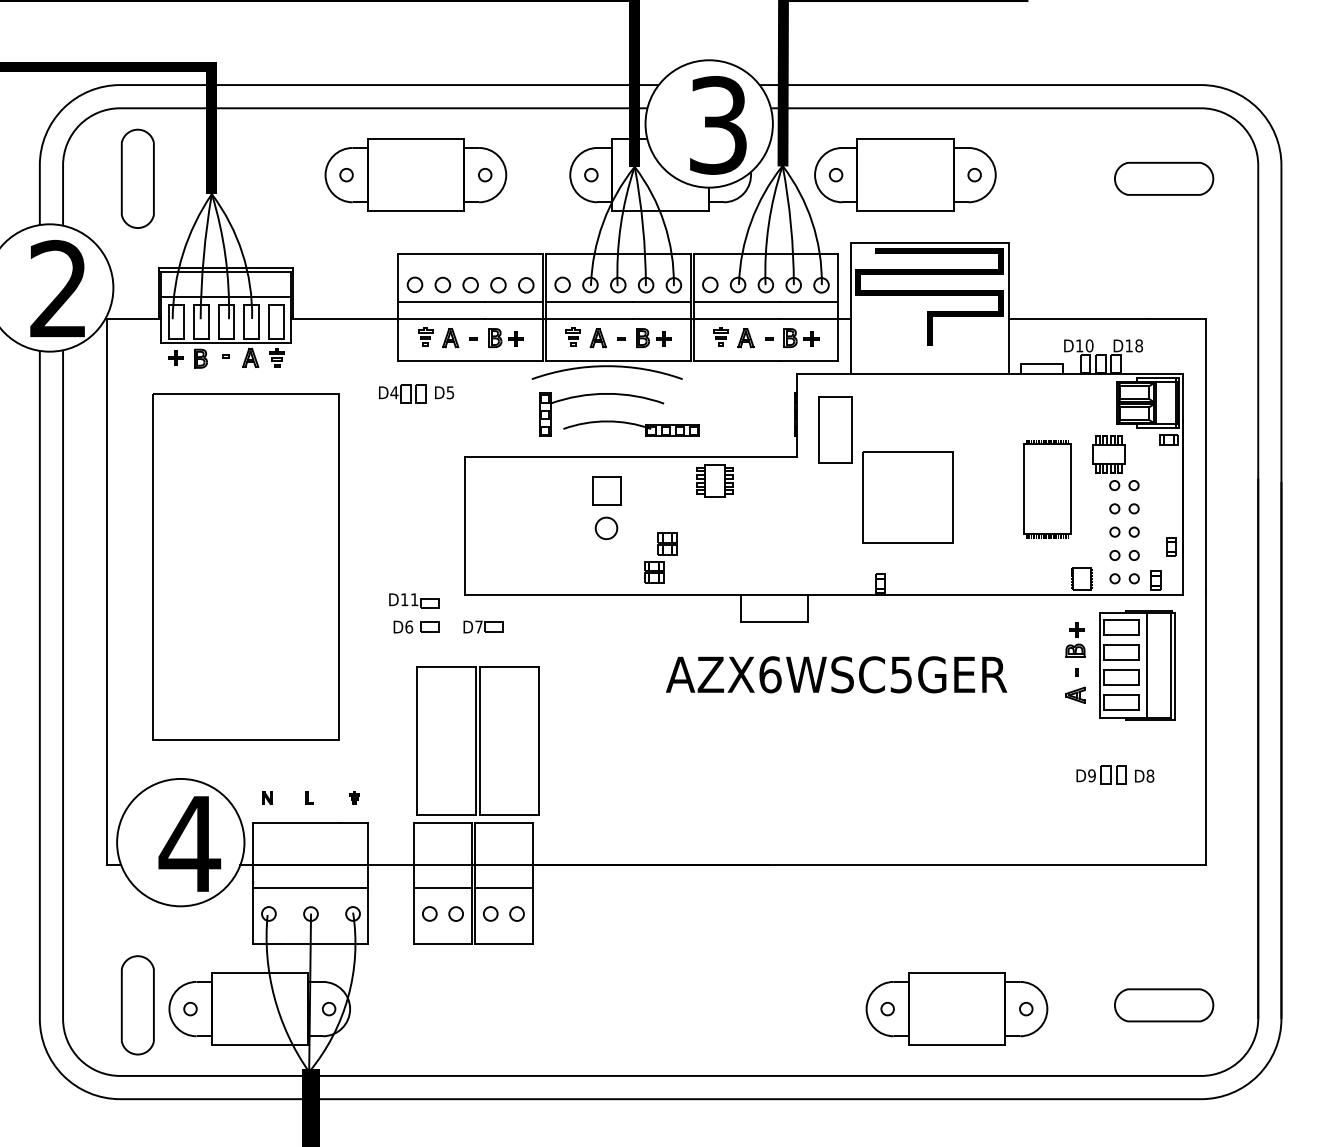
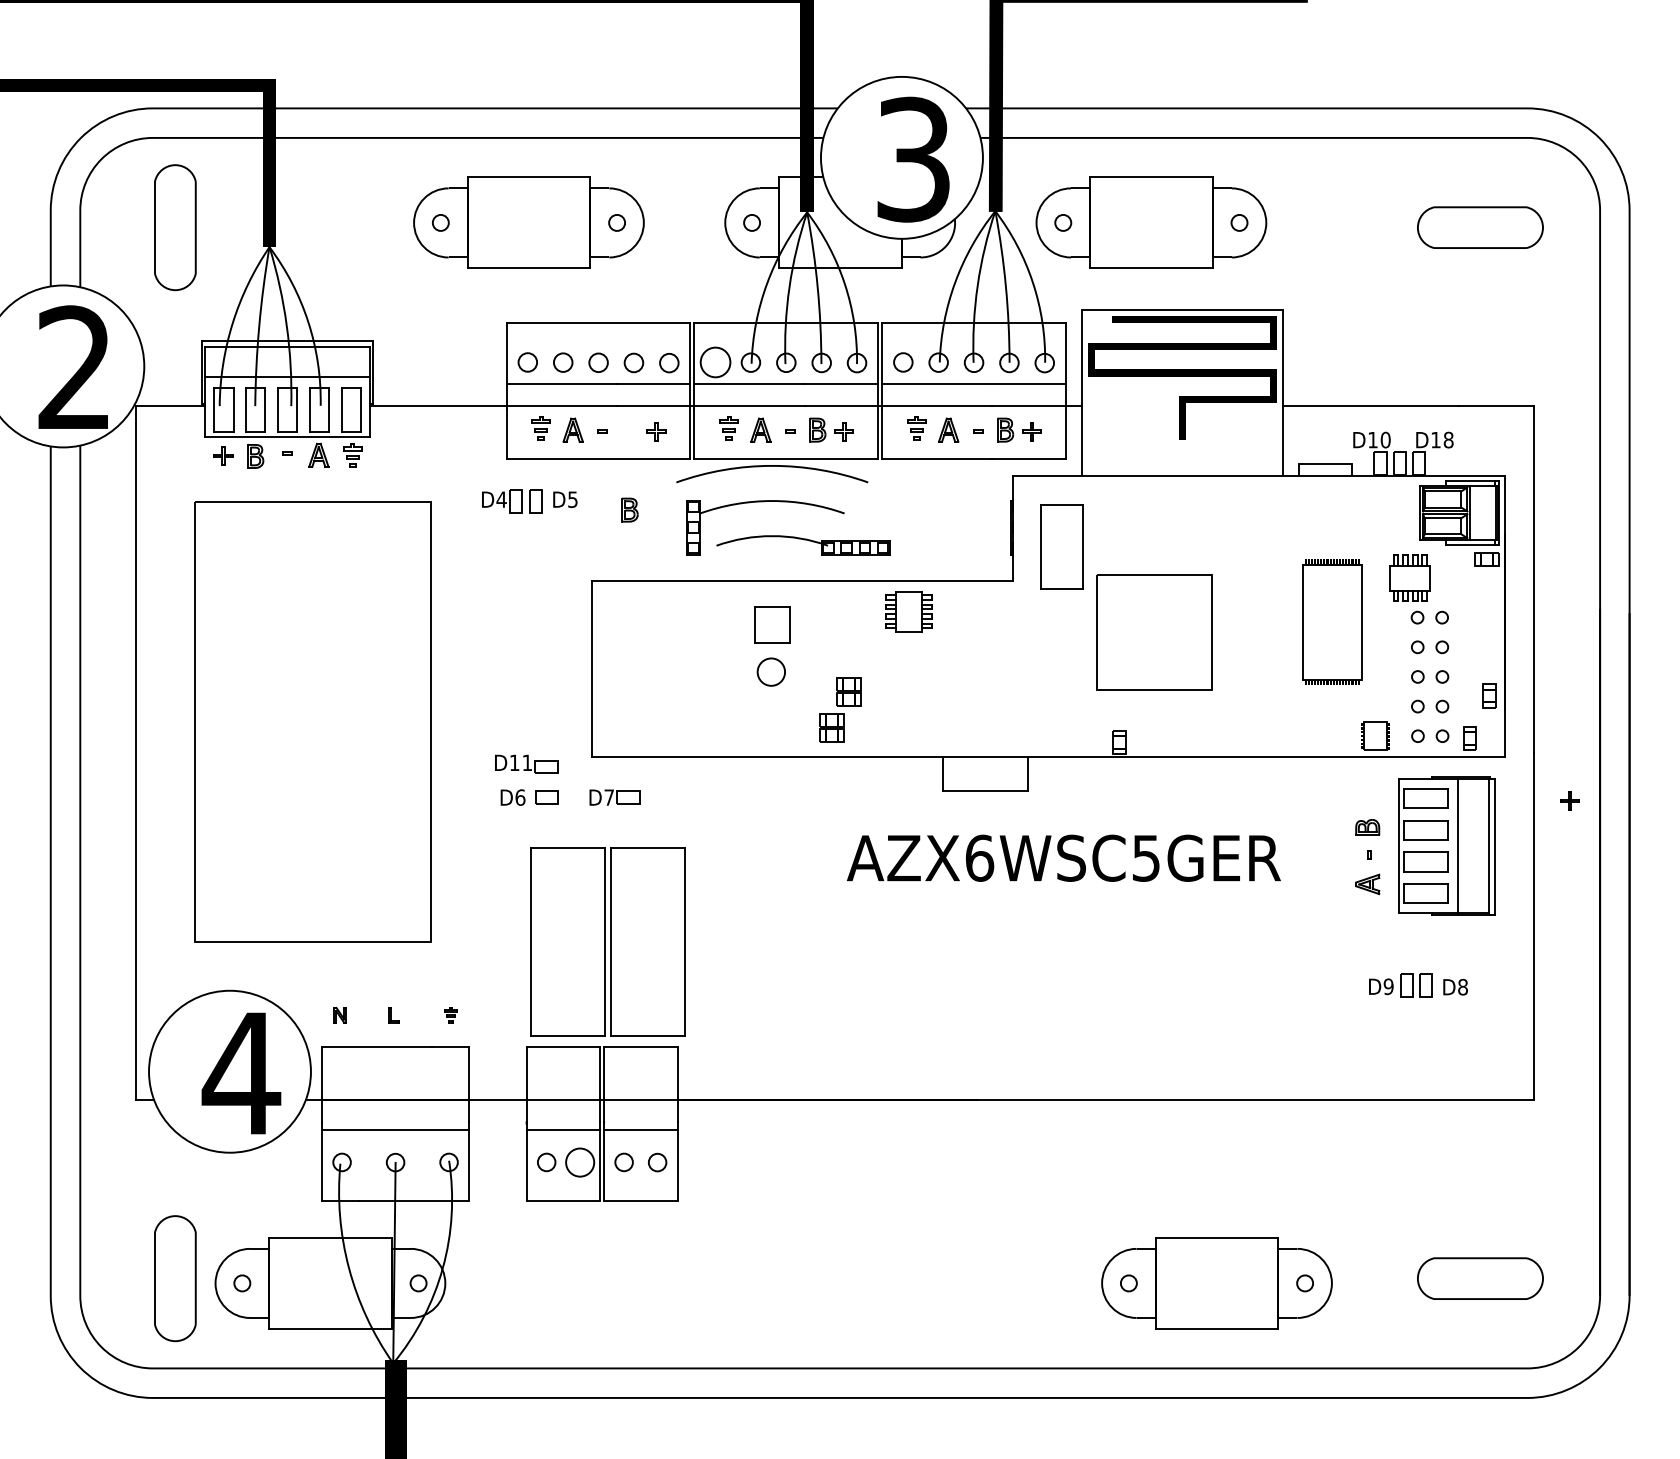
circle: (562, 284) -> (715, 362), size x1.6
part: (494, 337) -> (629, 509), moved
part: (1076, 629) -> (1569, 800), moved
circle: (455, 914) -> (579, 1162), size x1.6

